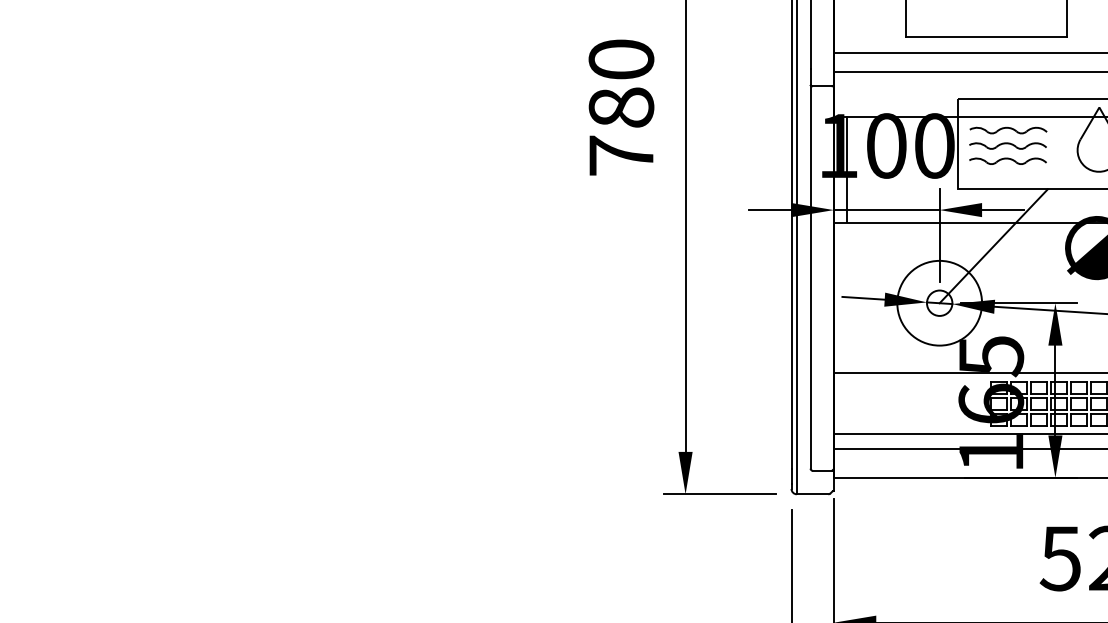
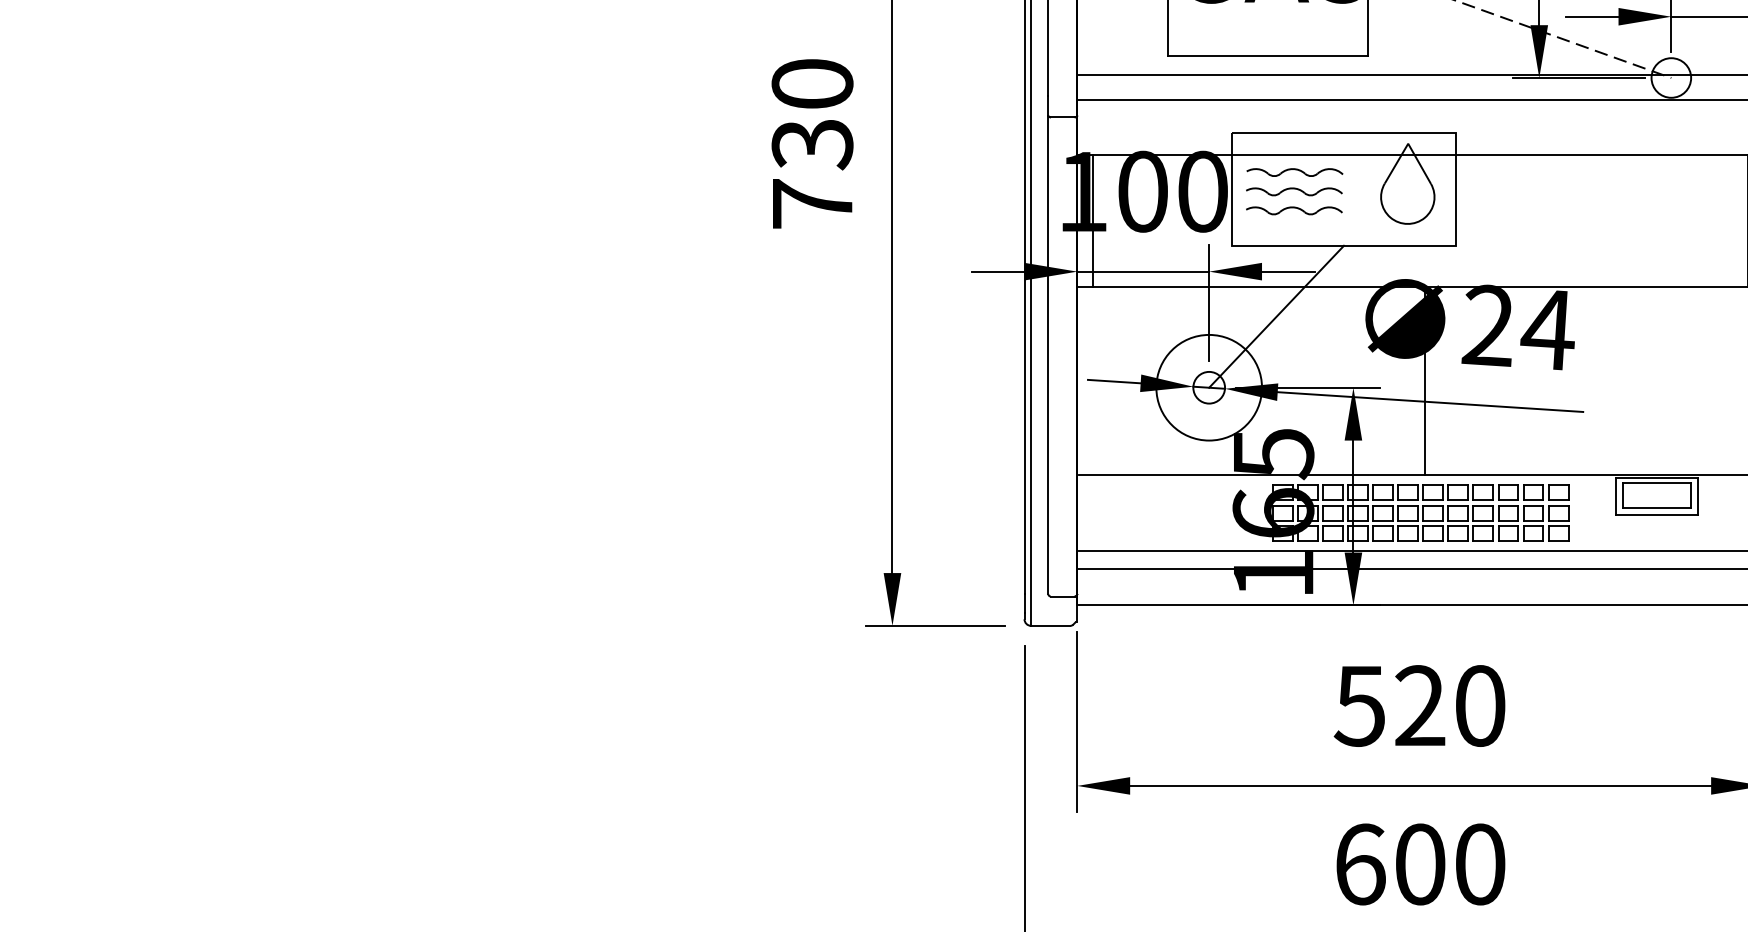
text: (621, 108) -> (812, 144), 780 -> 730

